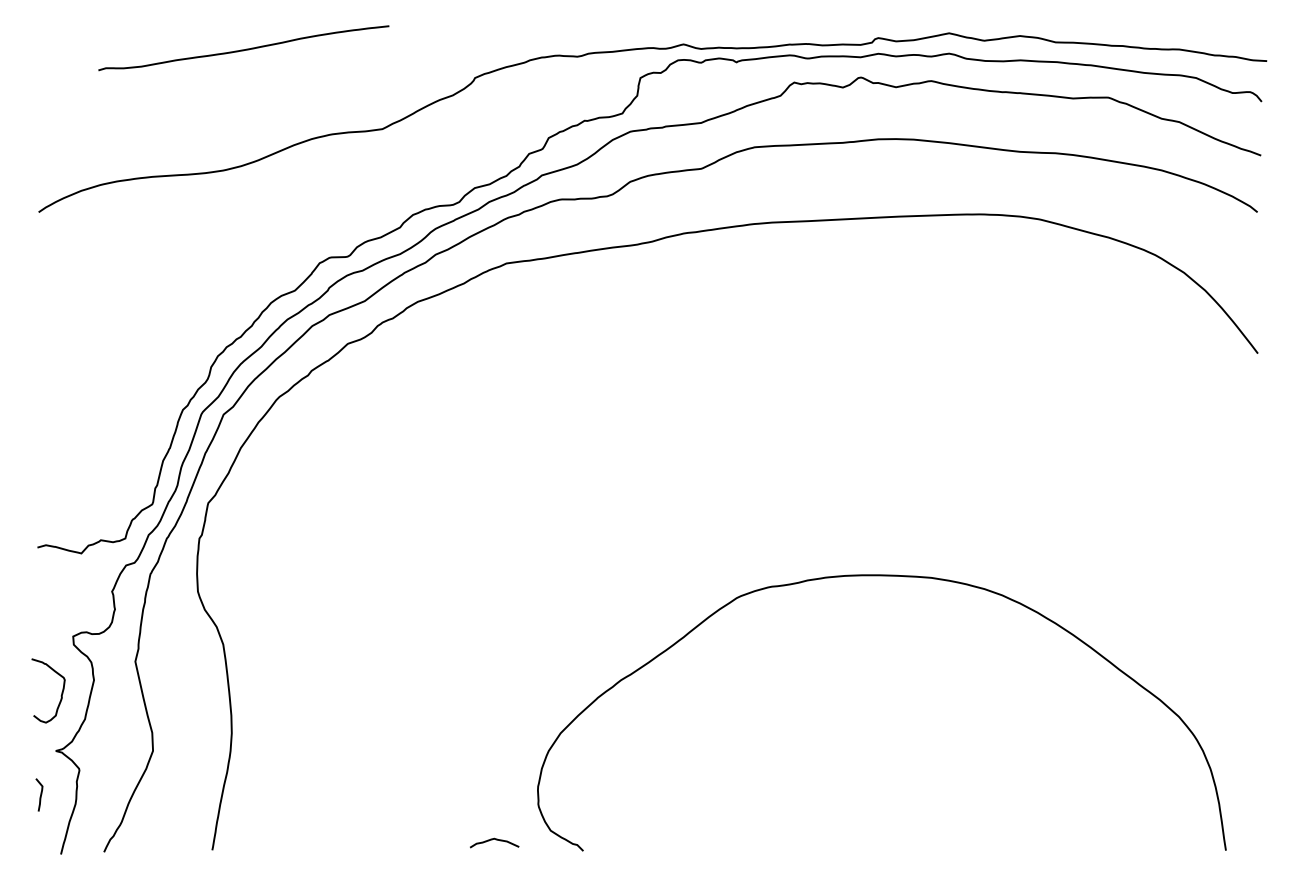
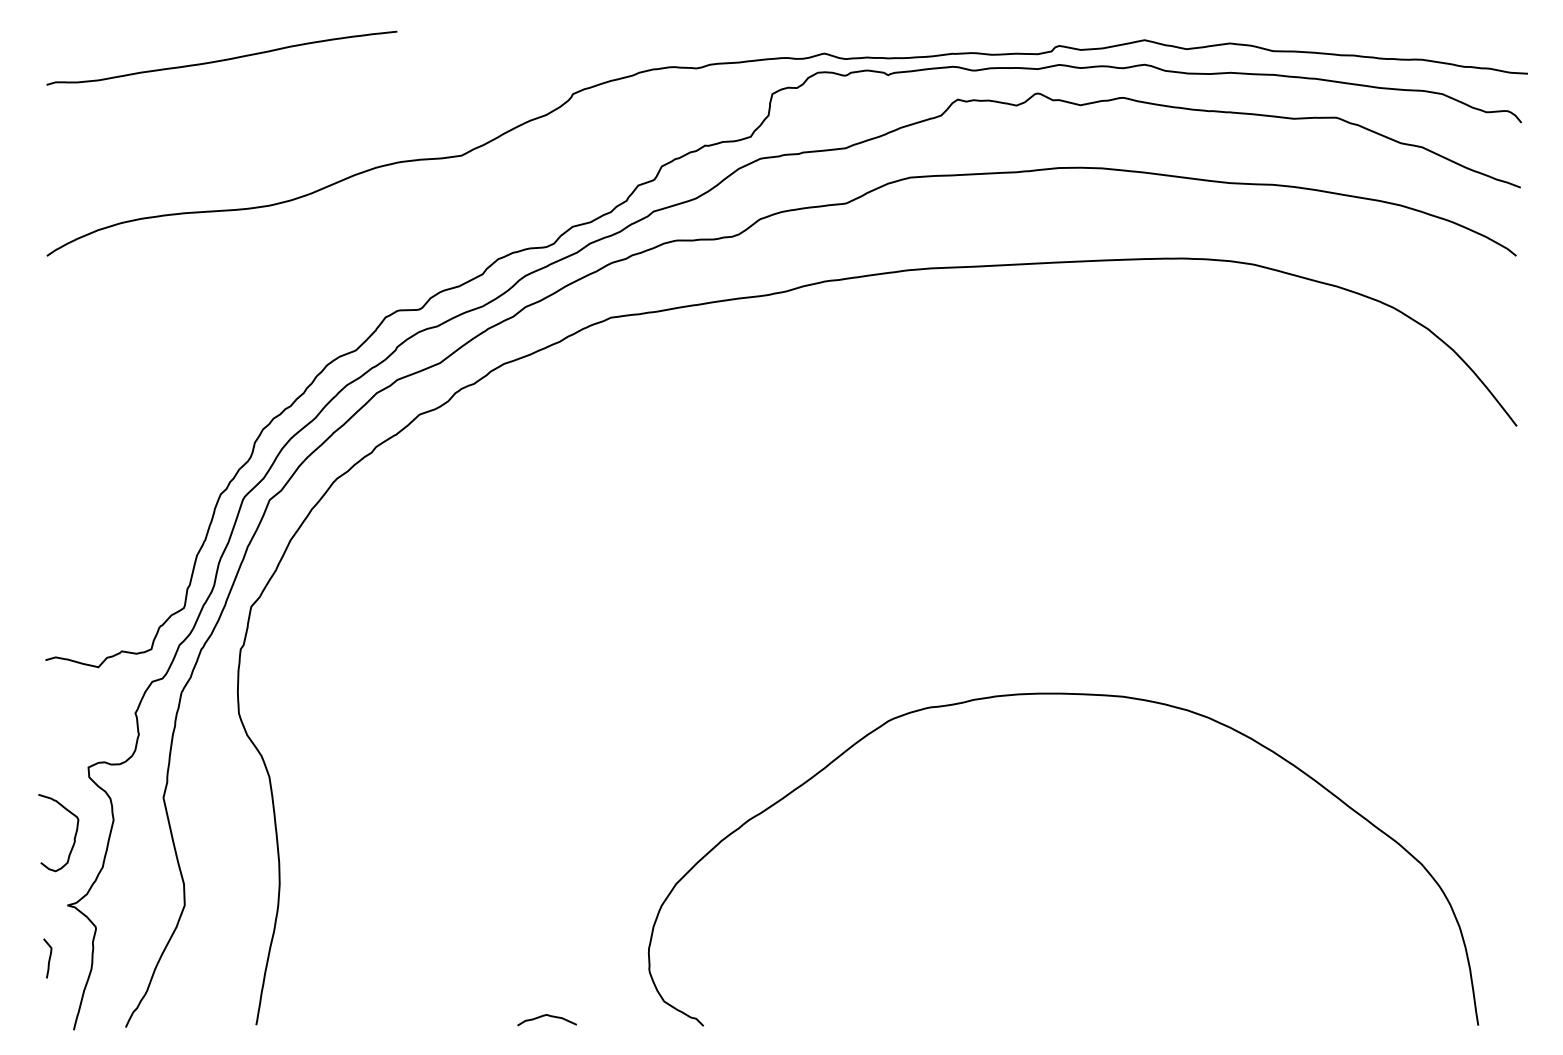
curve: (243, 49) -> (221, 59), moved
curve: (495, 840) -> (548, 1016), moved

